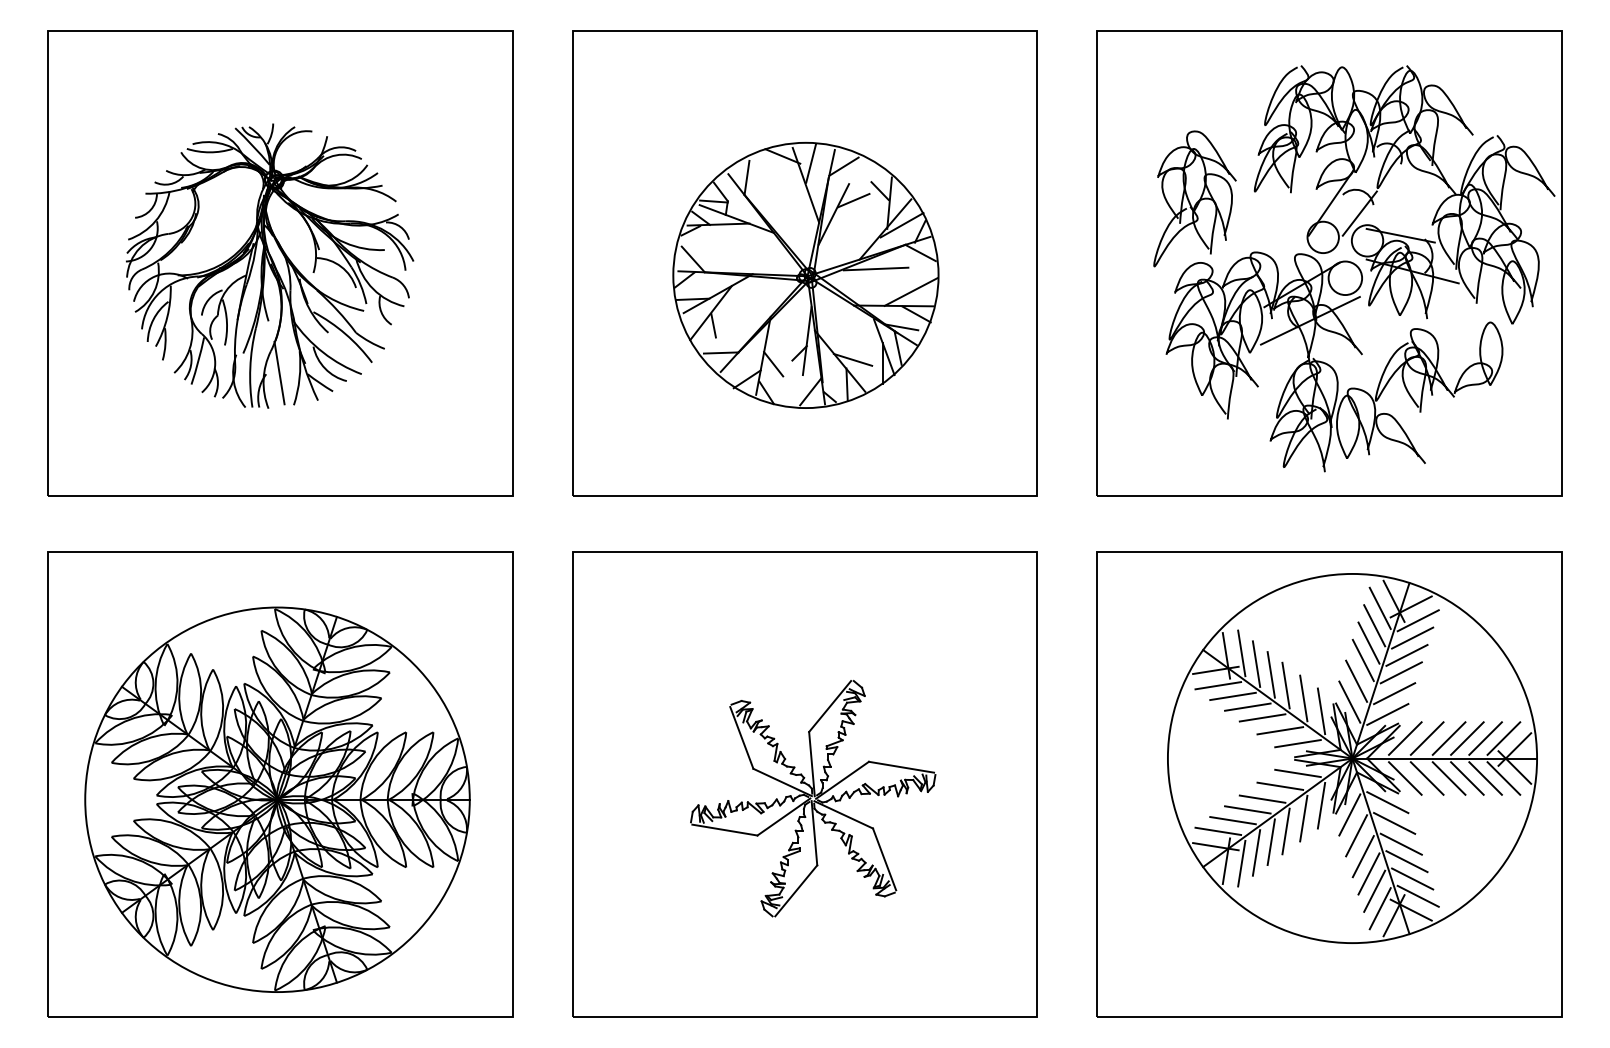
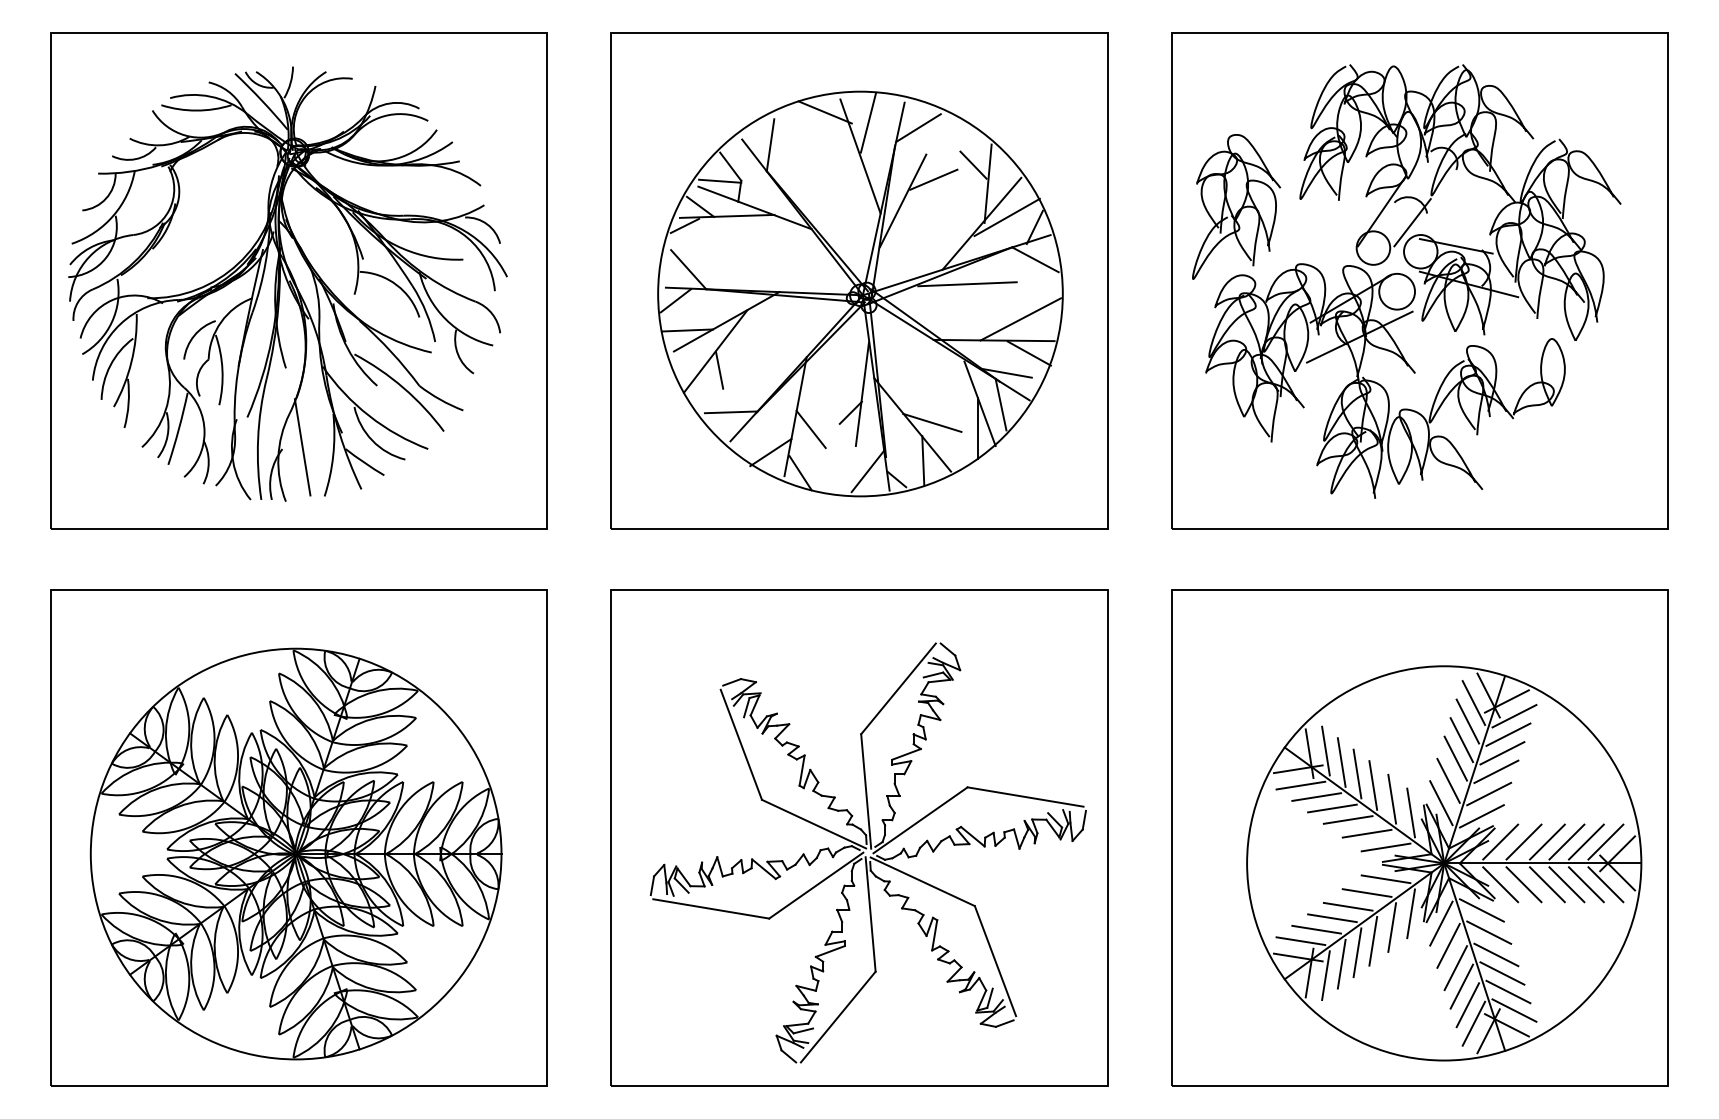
part: (269, 265) -> (287, 283), size x1.43
part: (1354, 268) -> (1406, 281), moved
part: (805, 275) -> (860, 294), size x1.43
part: (1352, 758) -> (1444, 863), moved
part: (812, 798) -> (867, 852), size x1.67

